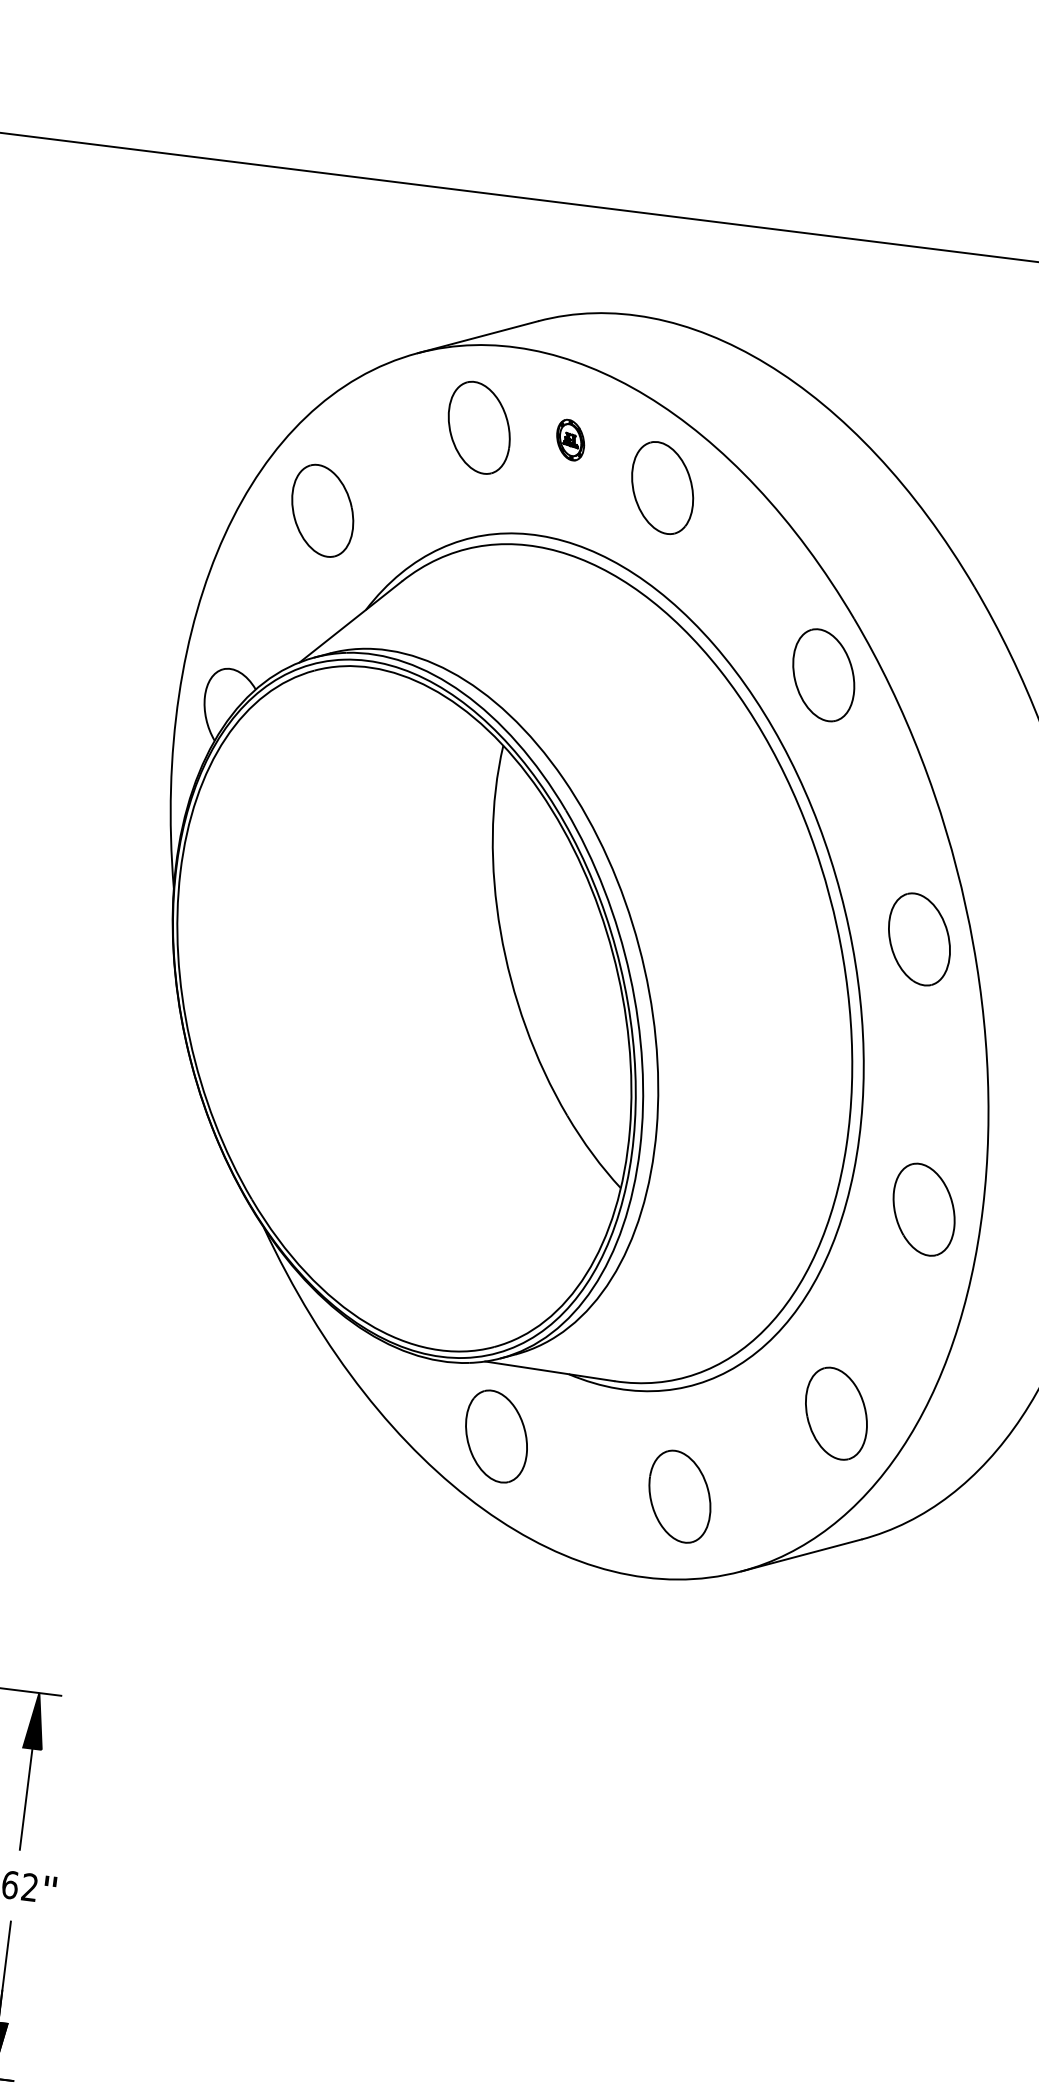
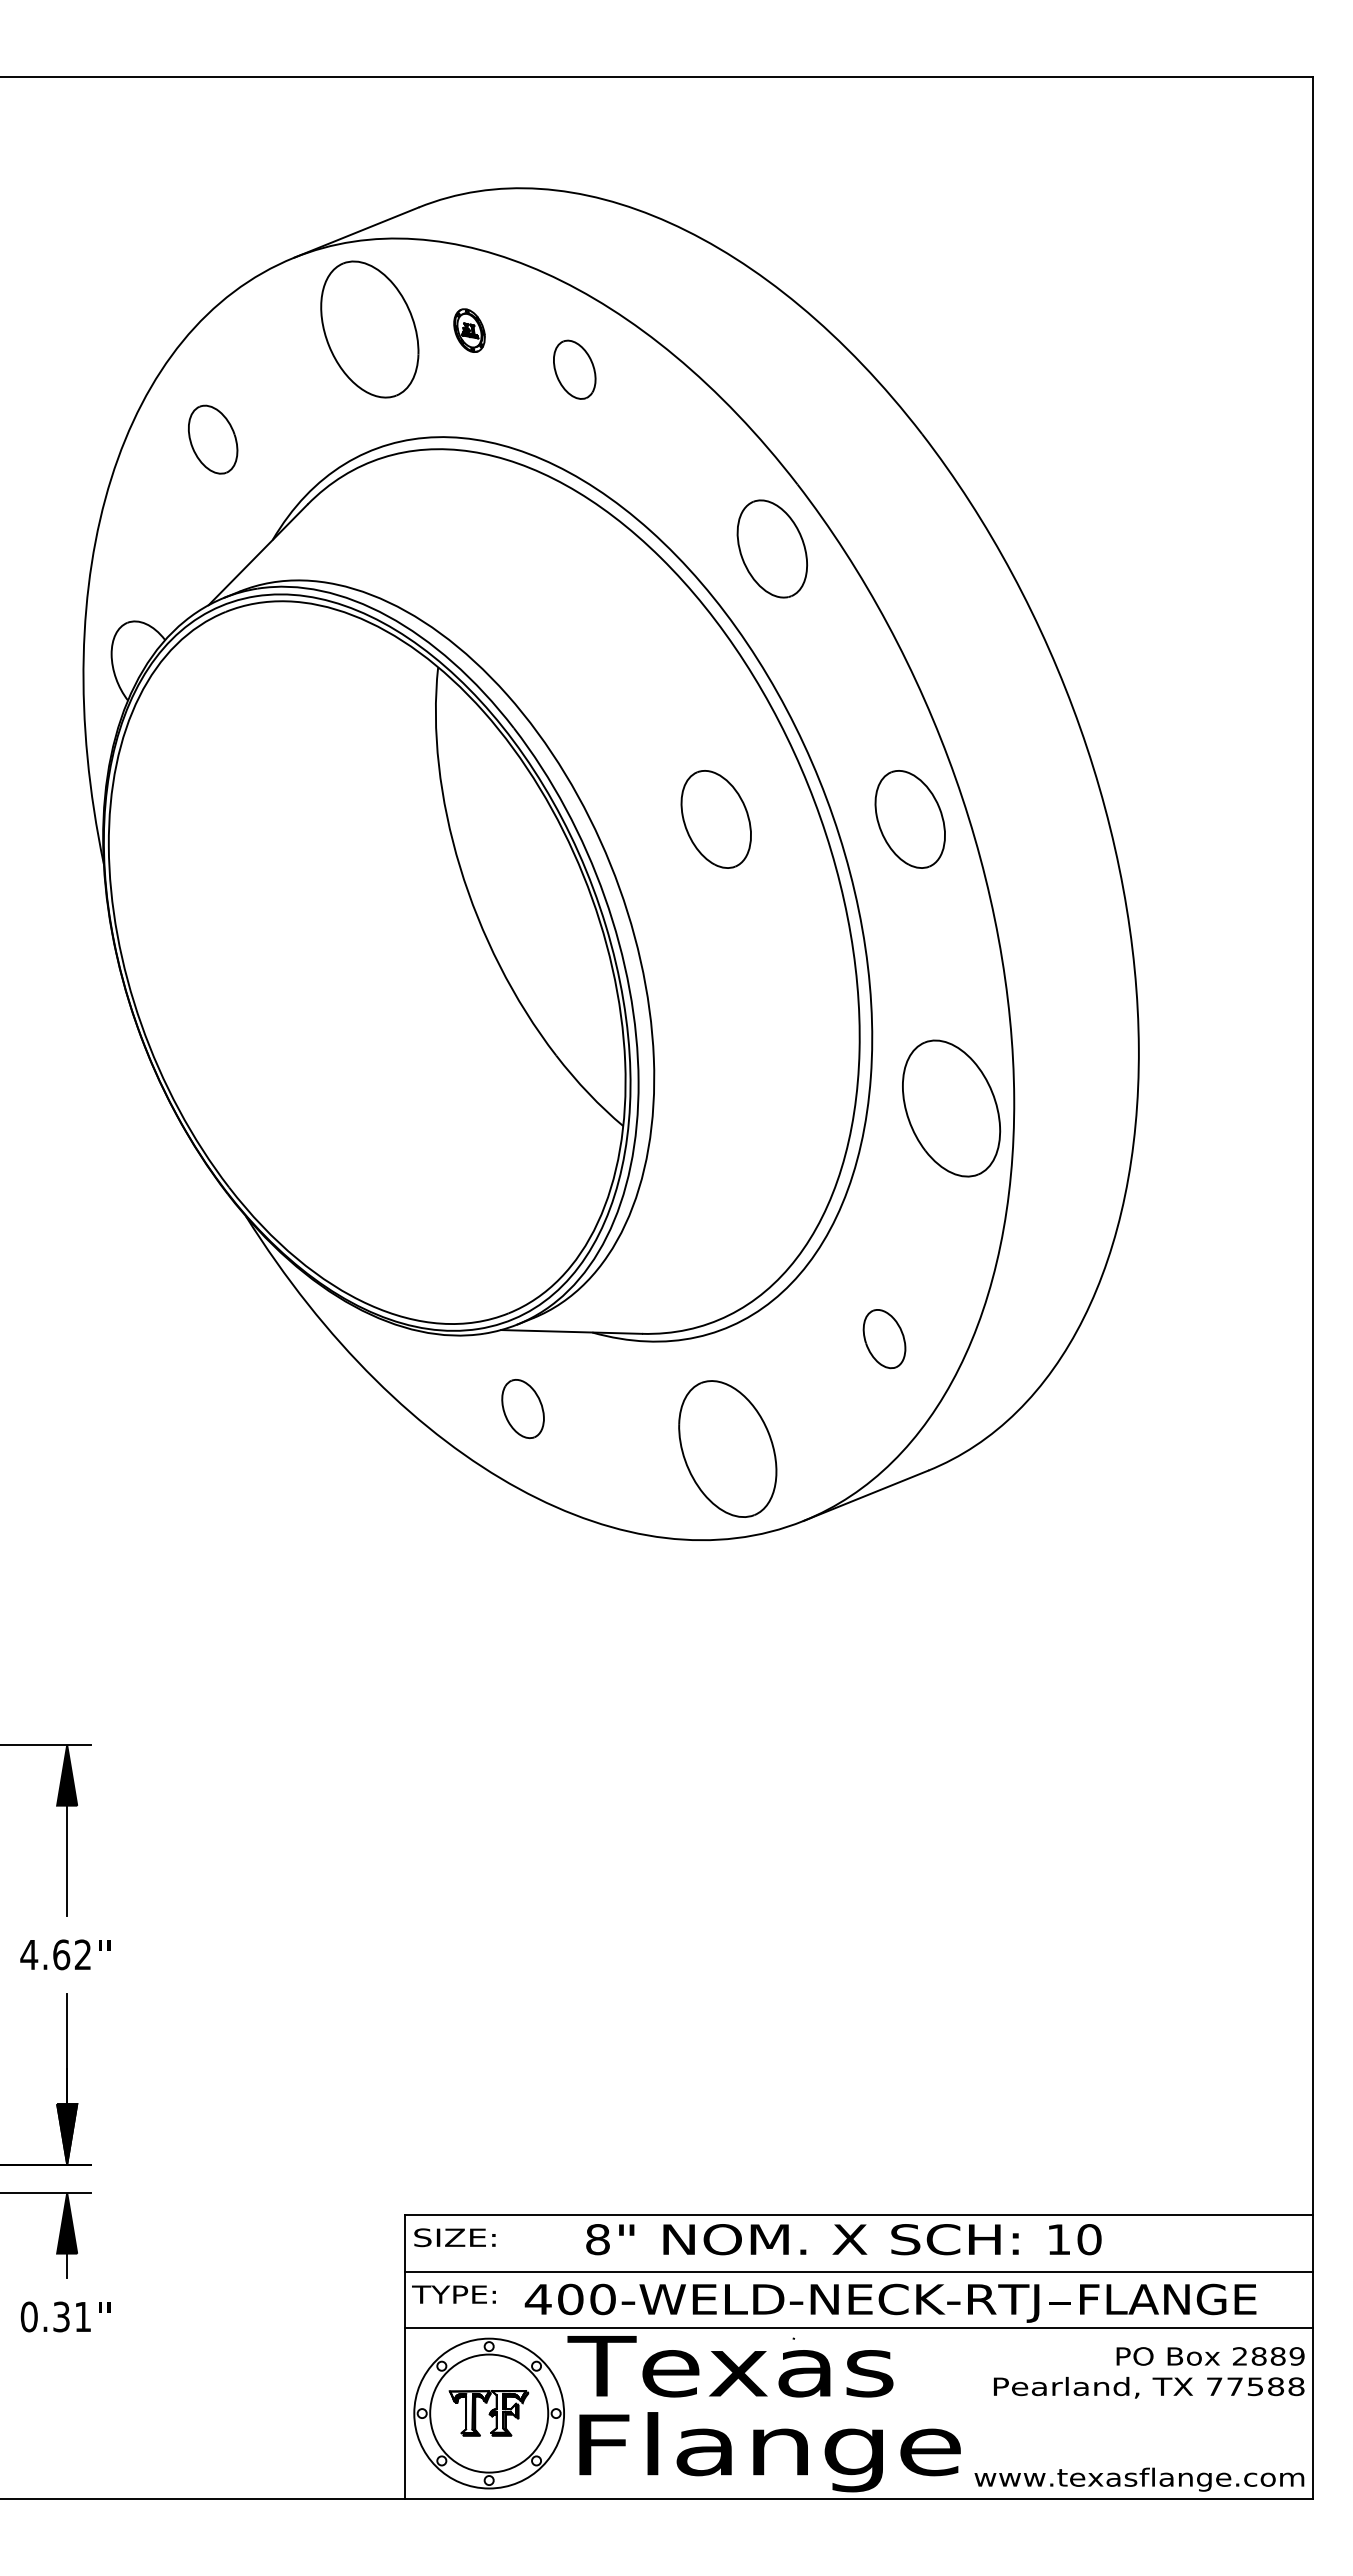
part: (478, 427) -> (369, 329), size x1.4
part: (662, 487) -> (574, 369), size x0.6
part: (322, 510) -> (212, 439), size x0.7
part: (740, 917) -> (715, 819), added
part: (923, 1209) -> (950, 1108), size x1.4
part: (836, 1413) -> (884, 1338), size x0.6
part: (496, 1436) -> (522, 1408), size x0.6
part: (679, 1496) -> (727, 1448), size x1.4

